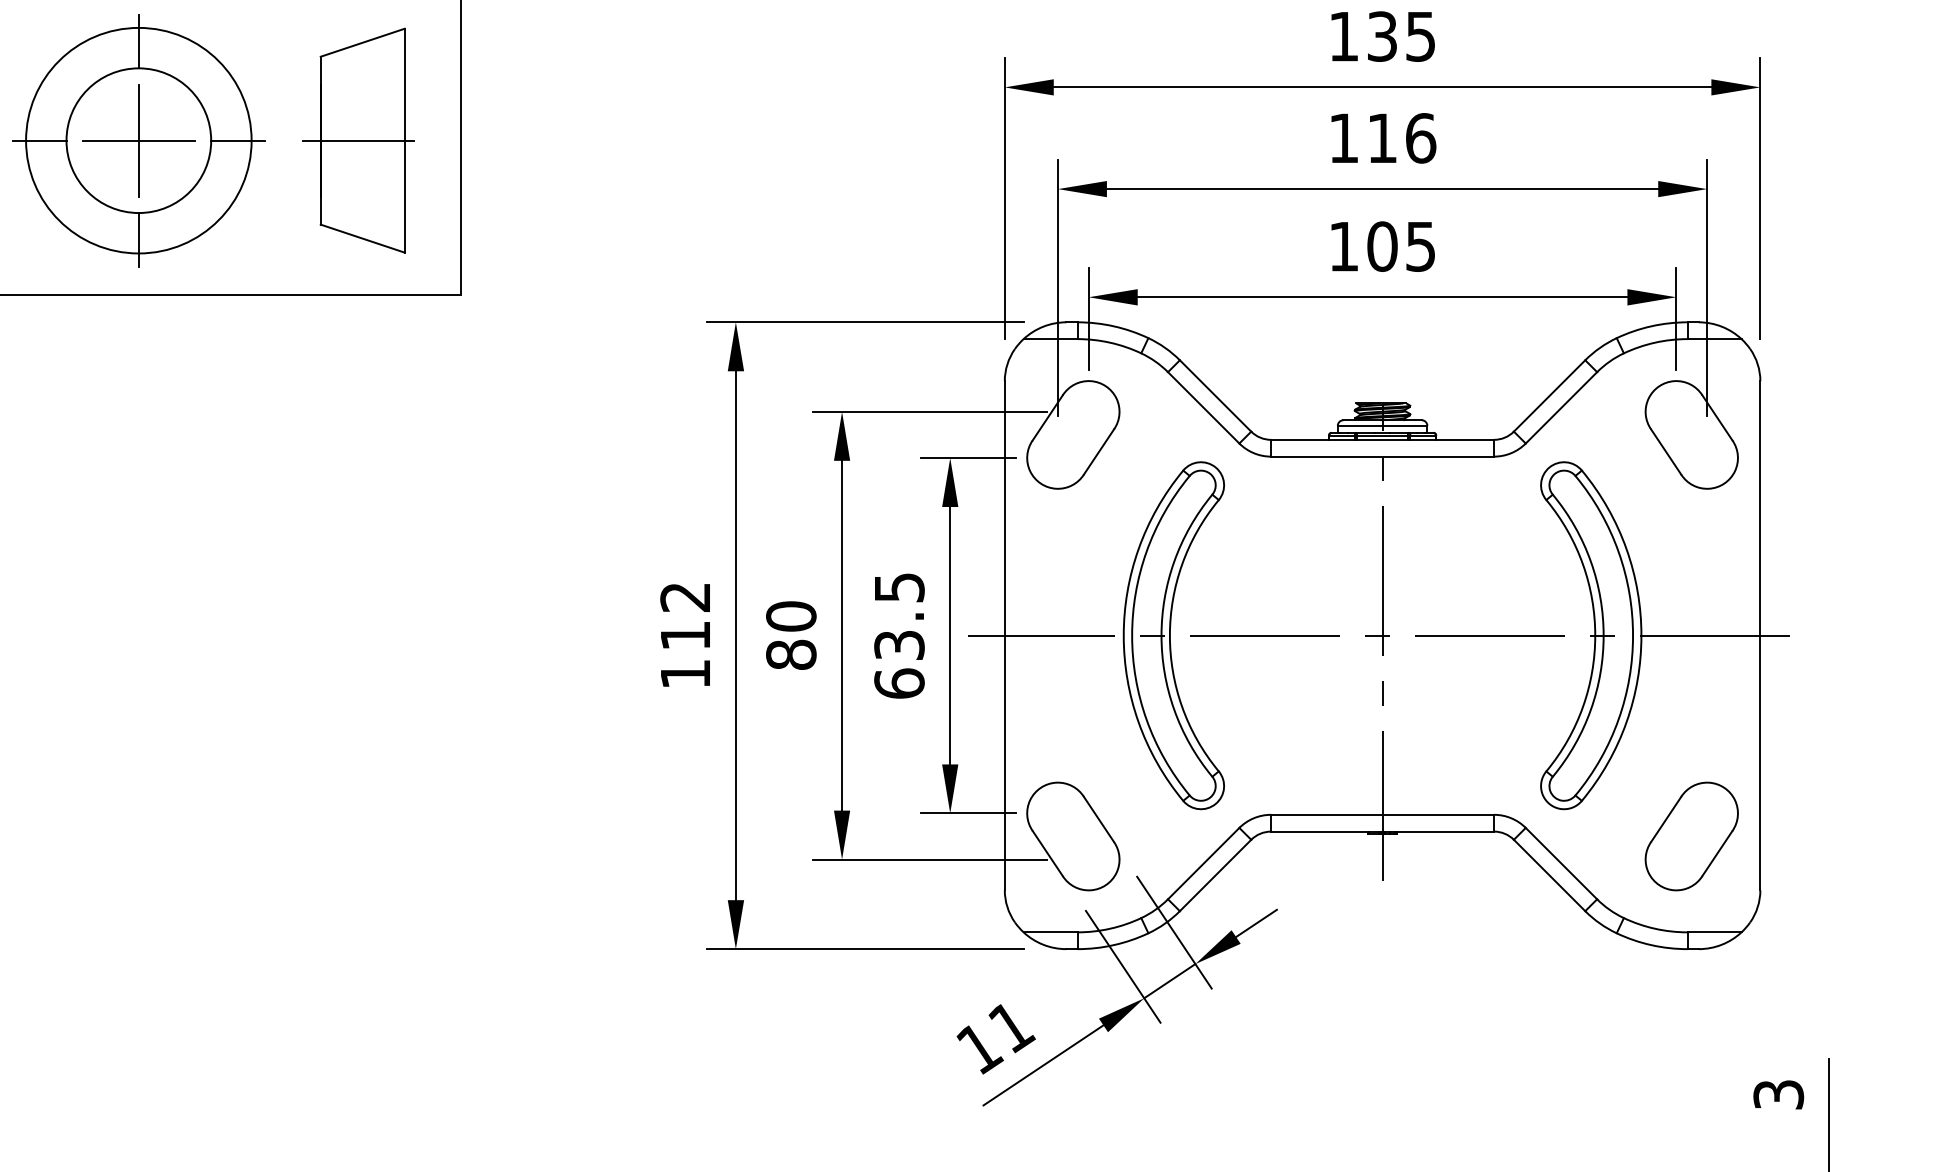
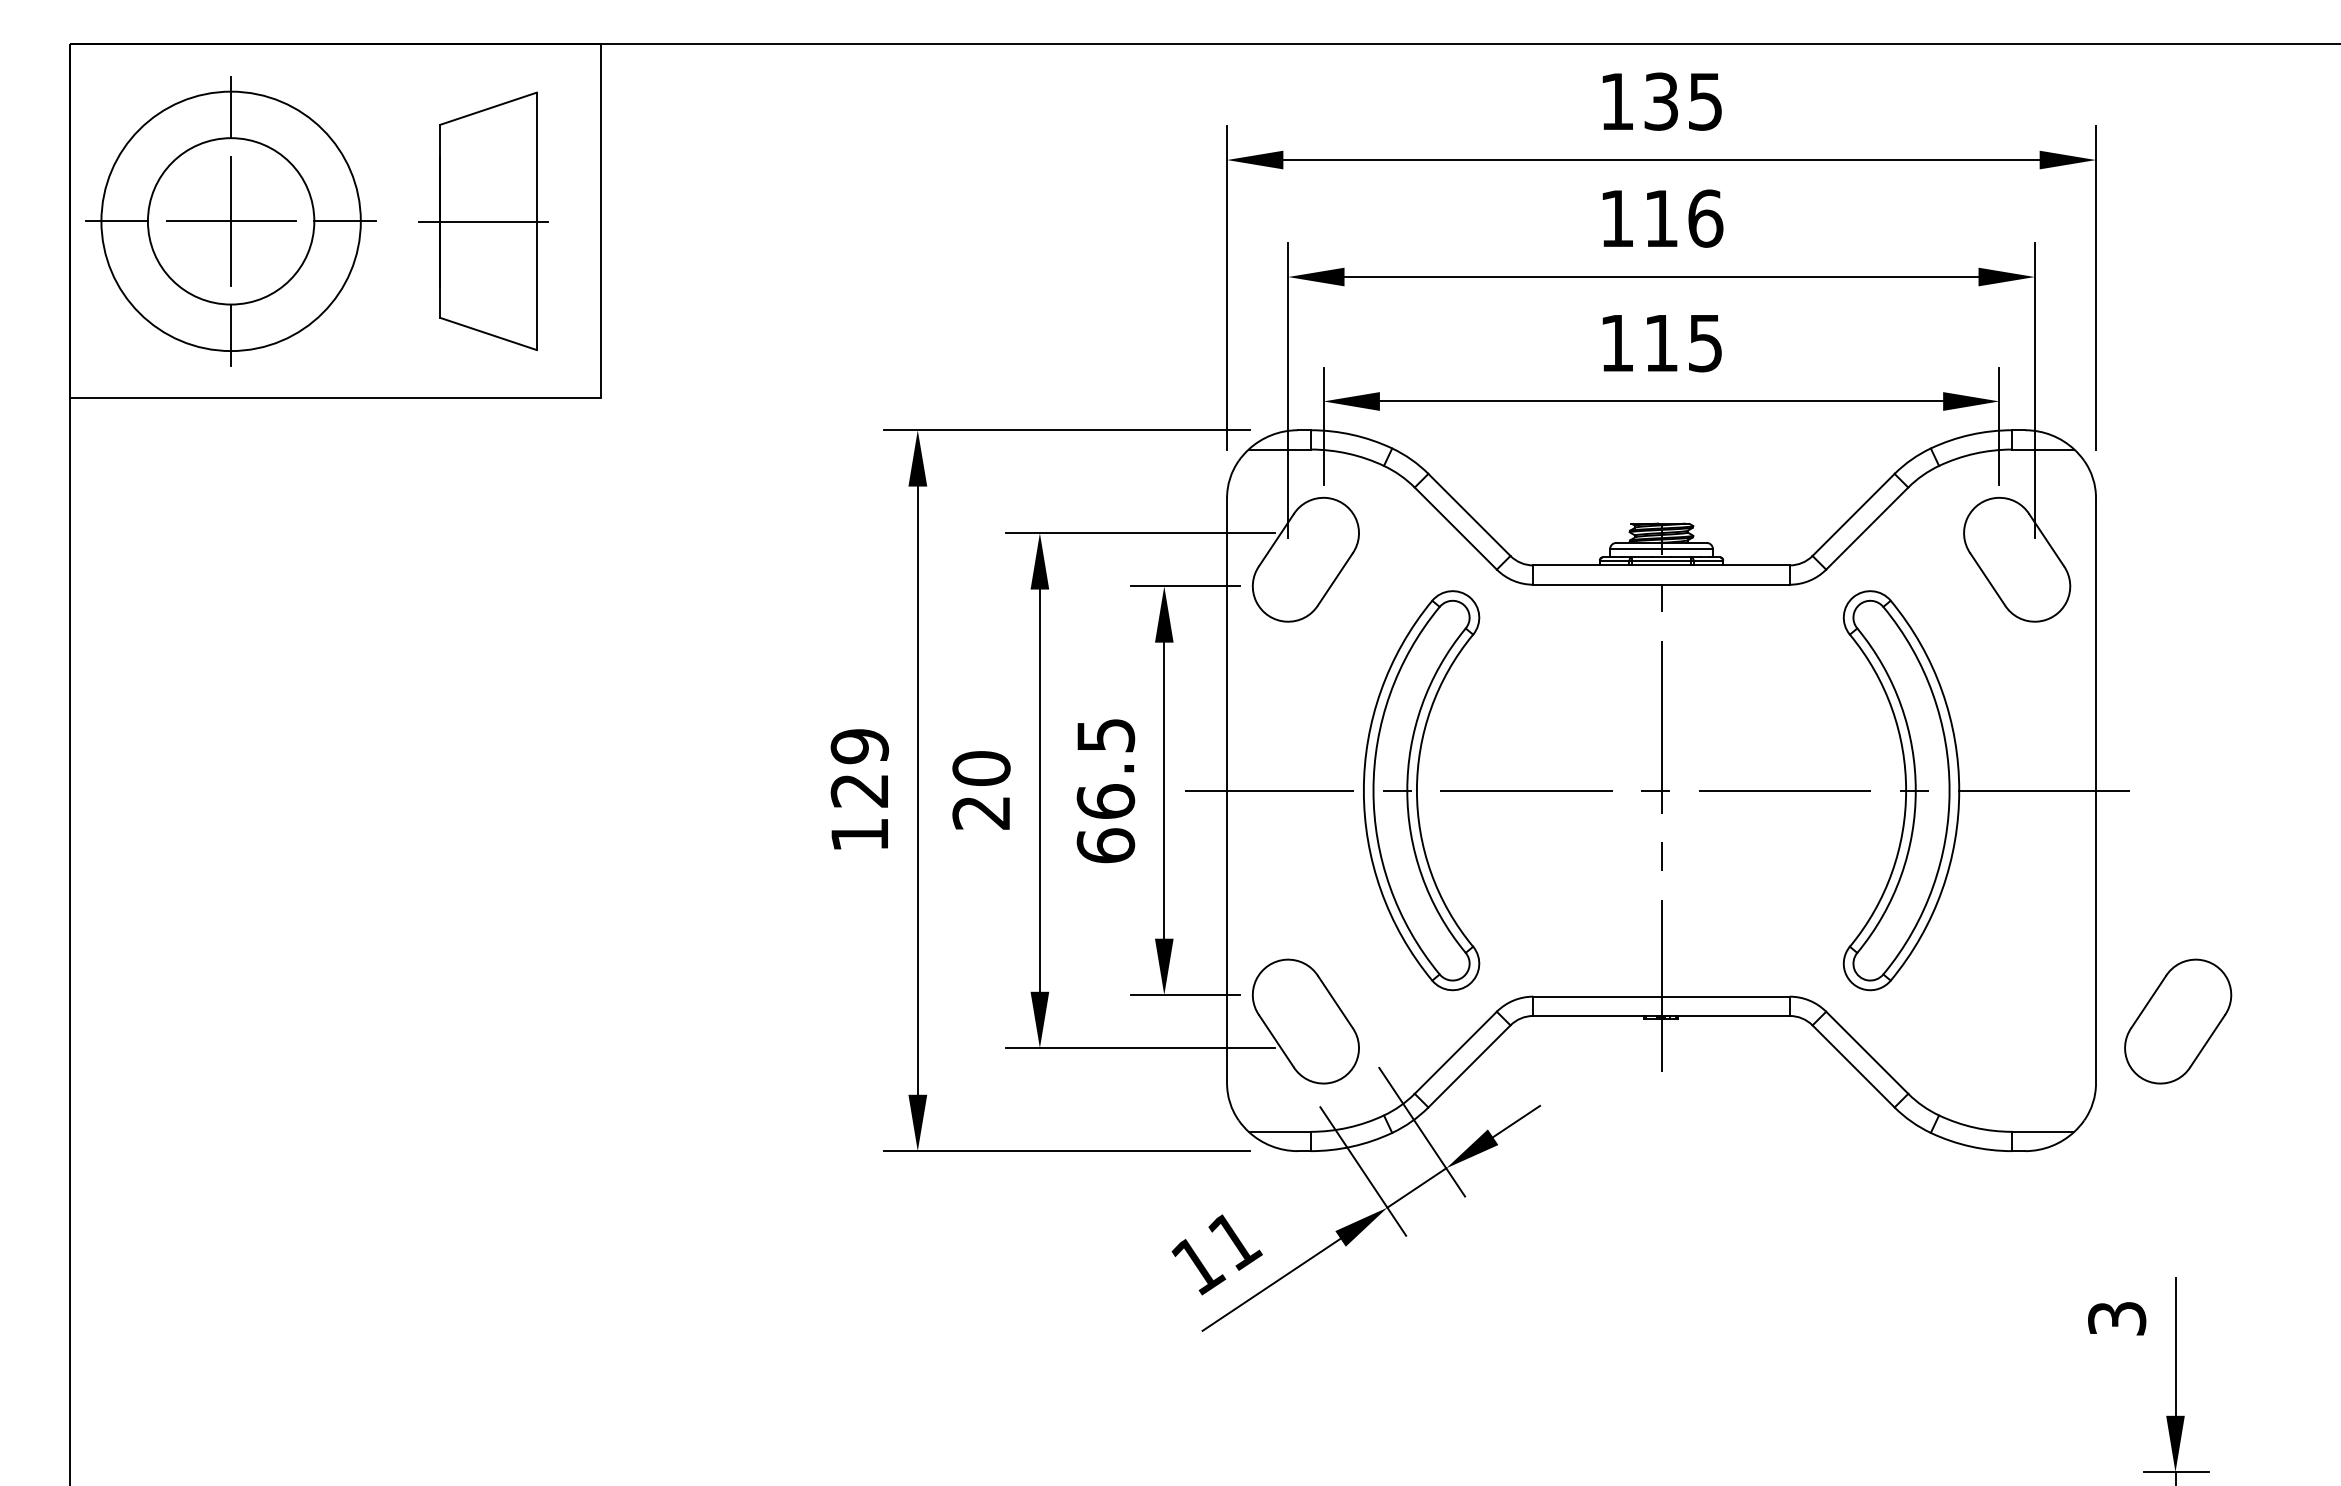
text: (1382, 246) -> (1661, 343), 105 -> 115
text: (685, 616) -> (859, 768), 112 -> 129
text: (899, 645) -> (1105, 801), 63.5 -> 66.5
text: (791, 654) -> (981, 812), 80 -> 20
part: (1692, 836) -> (2178, 1021), moved

